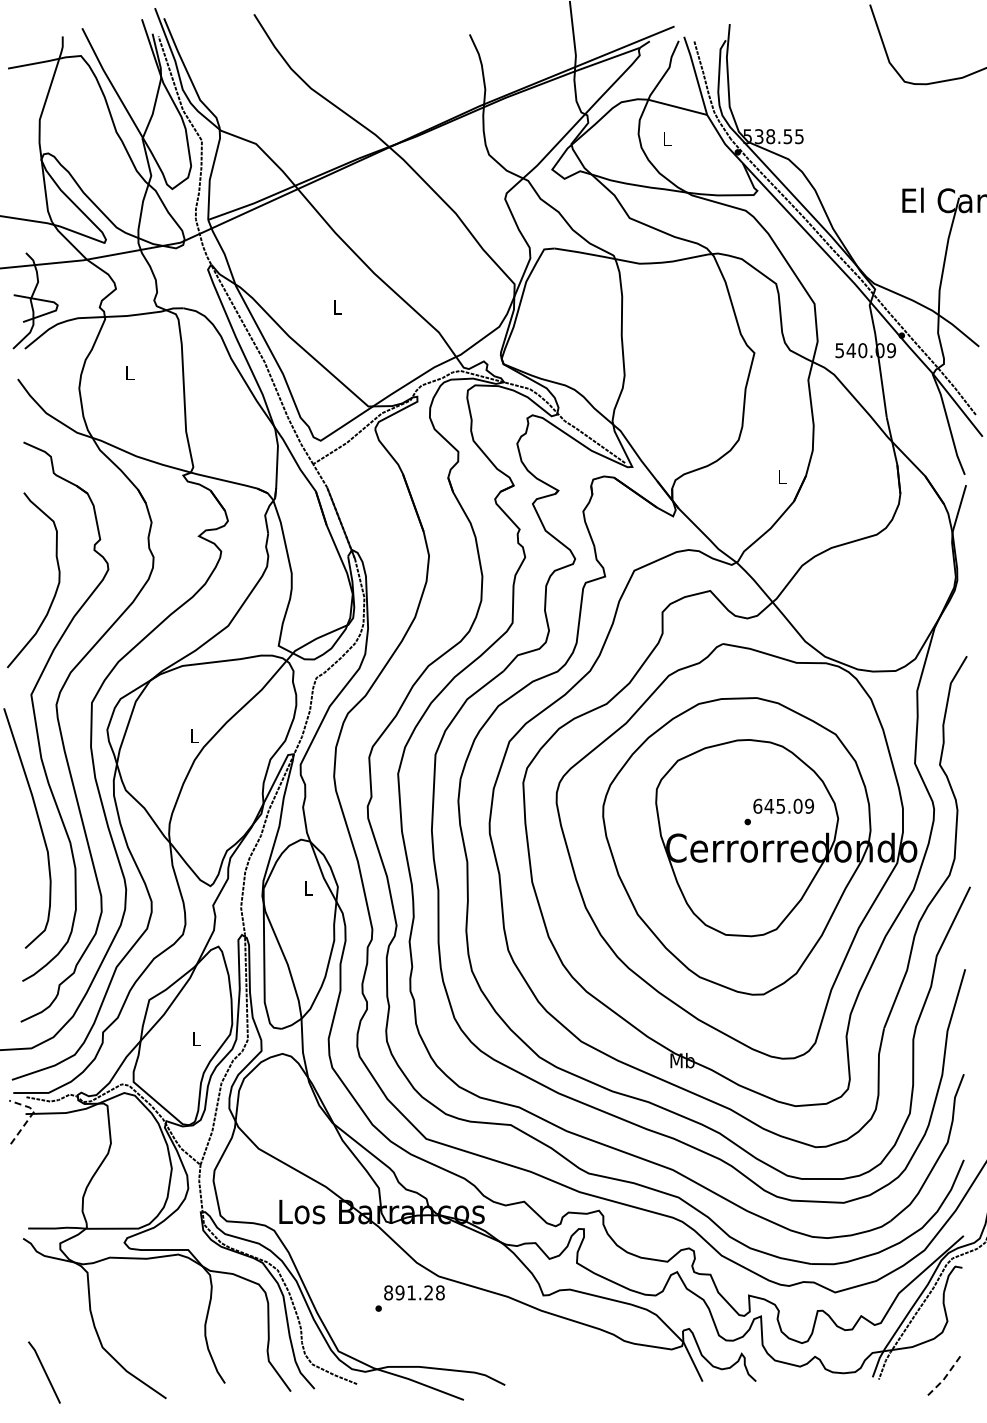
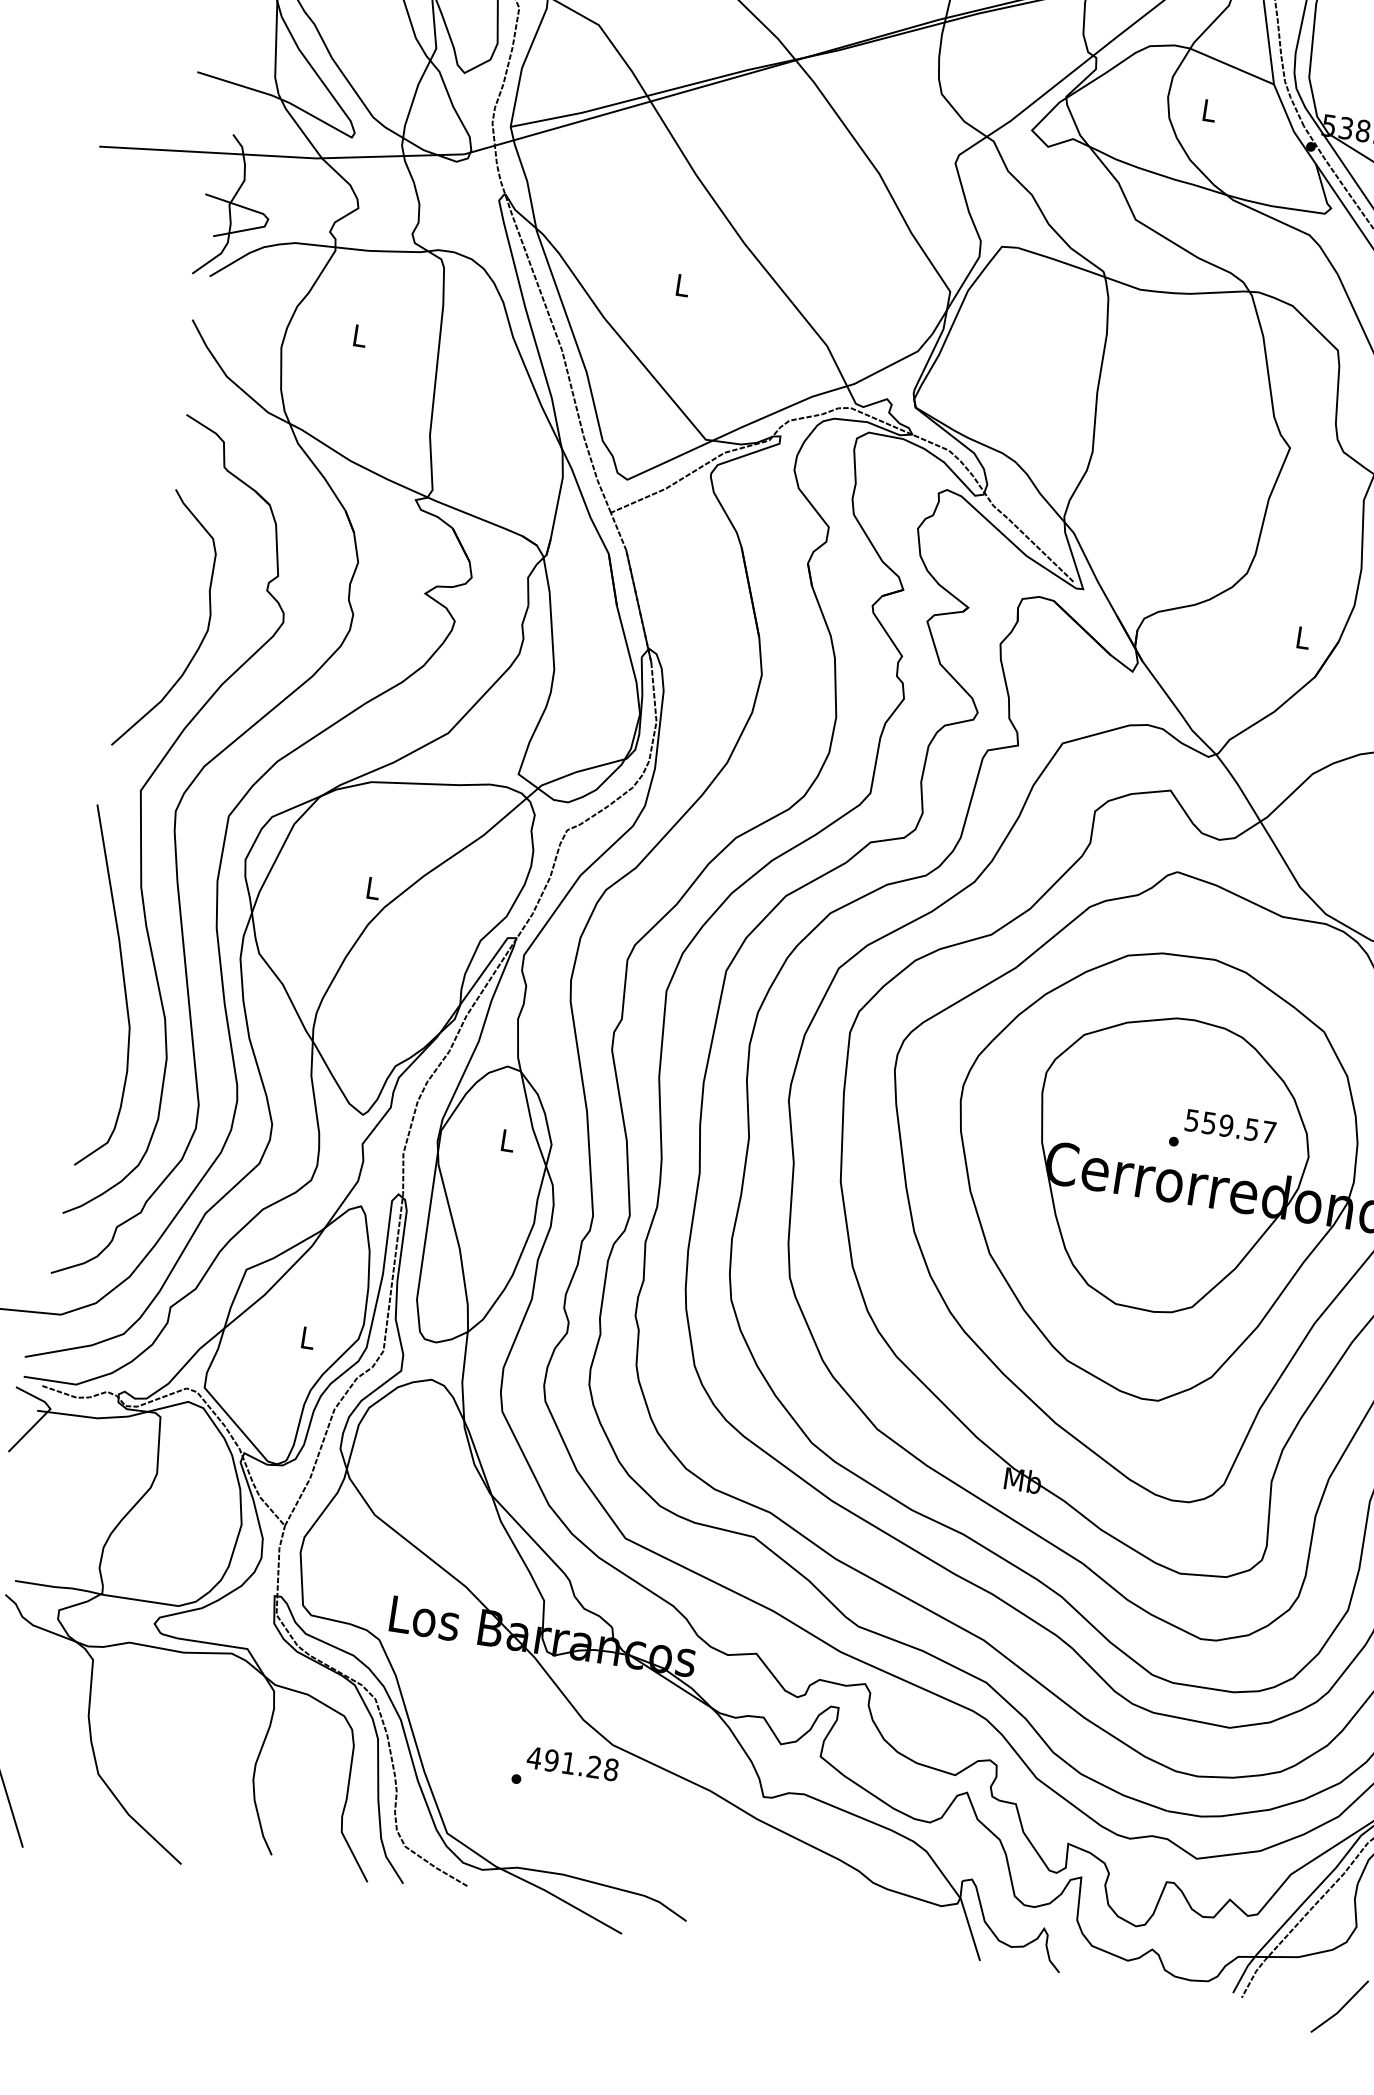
text: (783, 805) -> (1230, 1125), 645.09 -> 559.57
line: (31, 1115) -> (45, 1414), dashed -> solid
text: (388, 1292) -> (534, 1757), 891.28 -> 491.28
line: (945, 1377) -> (1340, 2009), dashed -> solid

